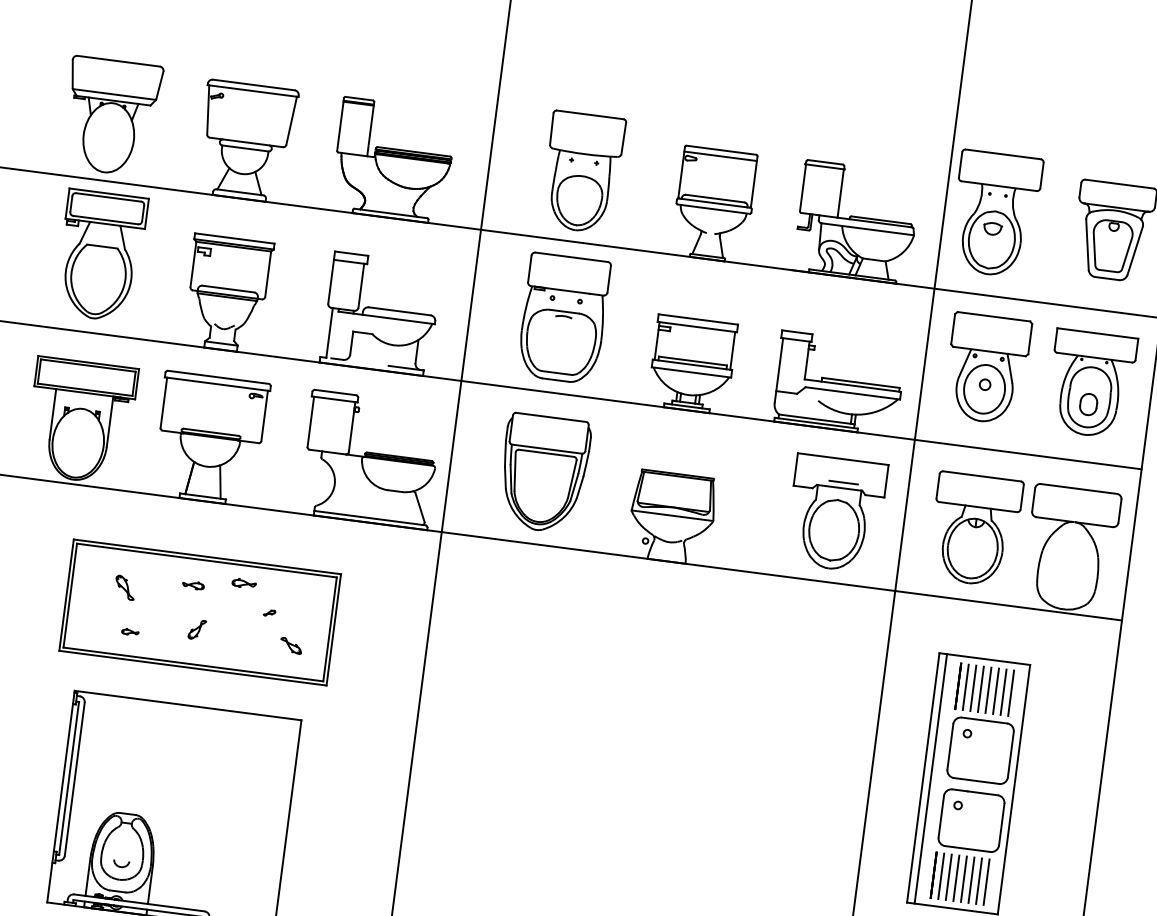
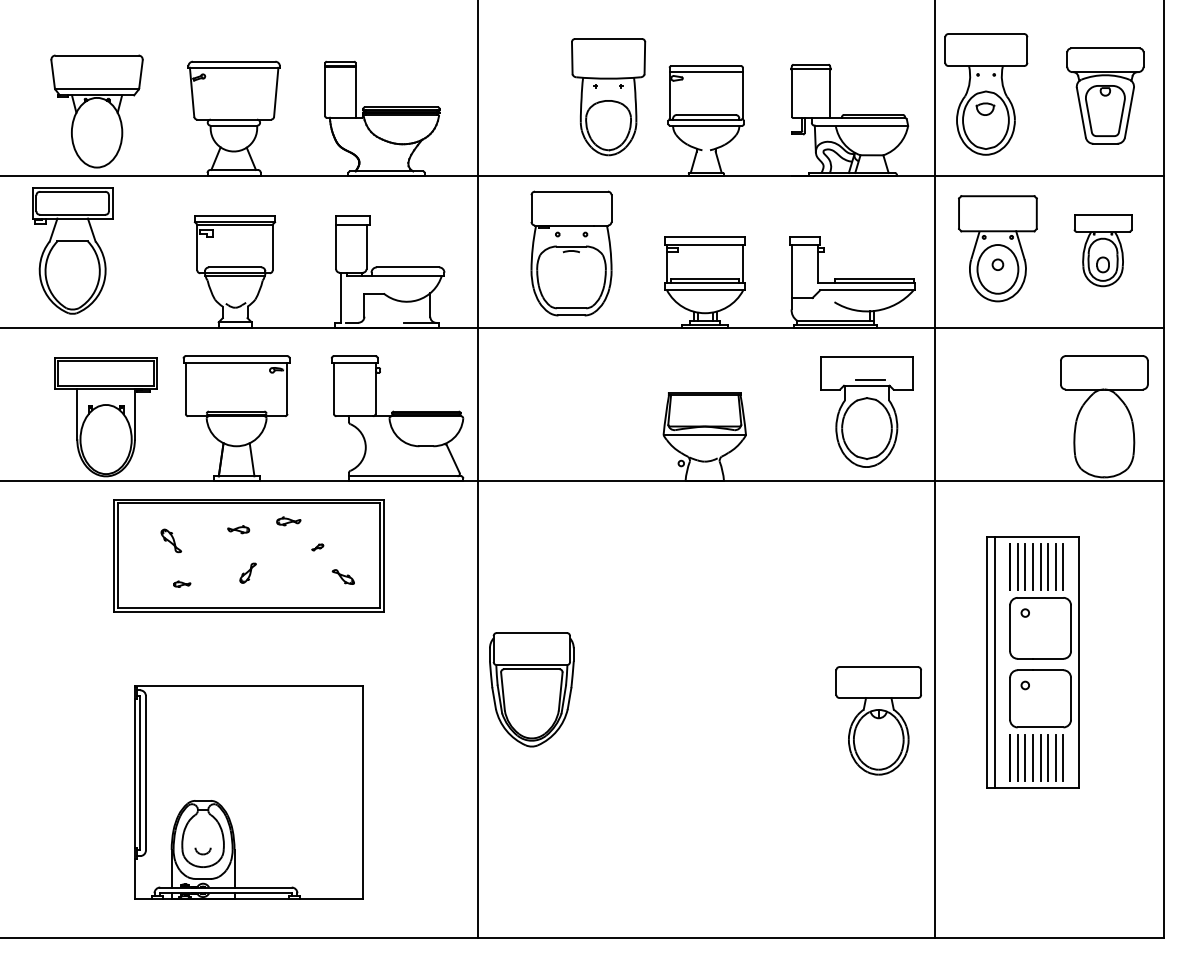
part: (582, 172) -> (608, 97), moved
part: (100, 255) -> (72, 250), moved
part: (1090, 384) -> (1102, 250), size x0.7
part: (543, 473) -> (531, 689), moved
part: (974, 529) -> (878, 720), moved
part: (199, 612) -> (248, 555), moved

